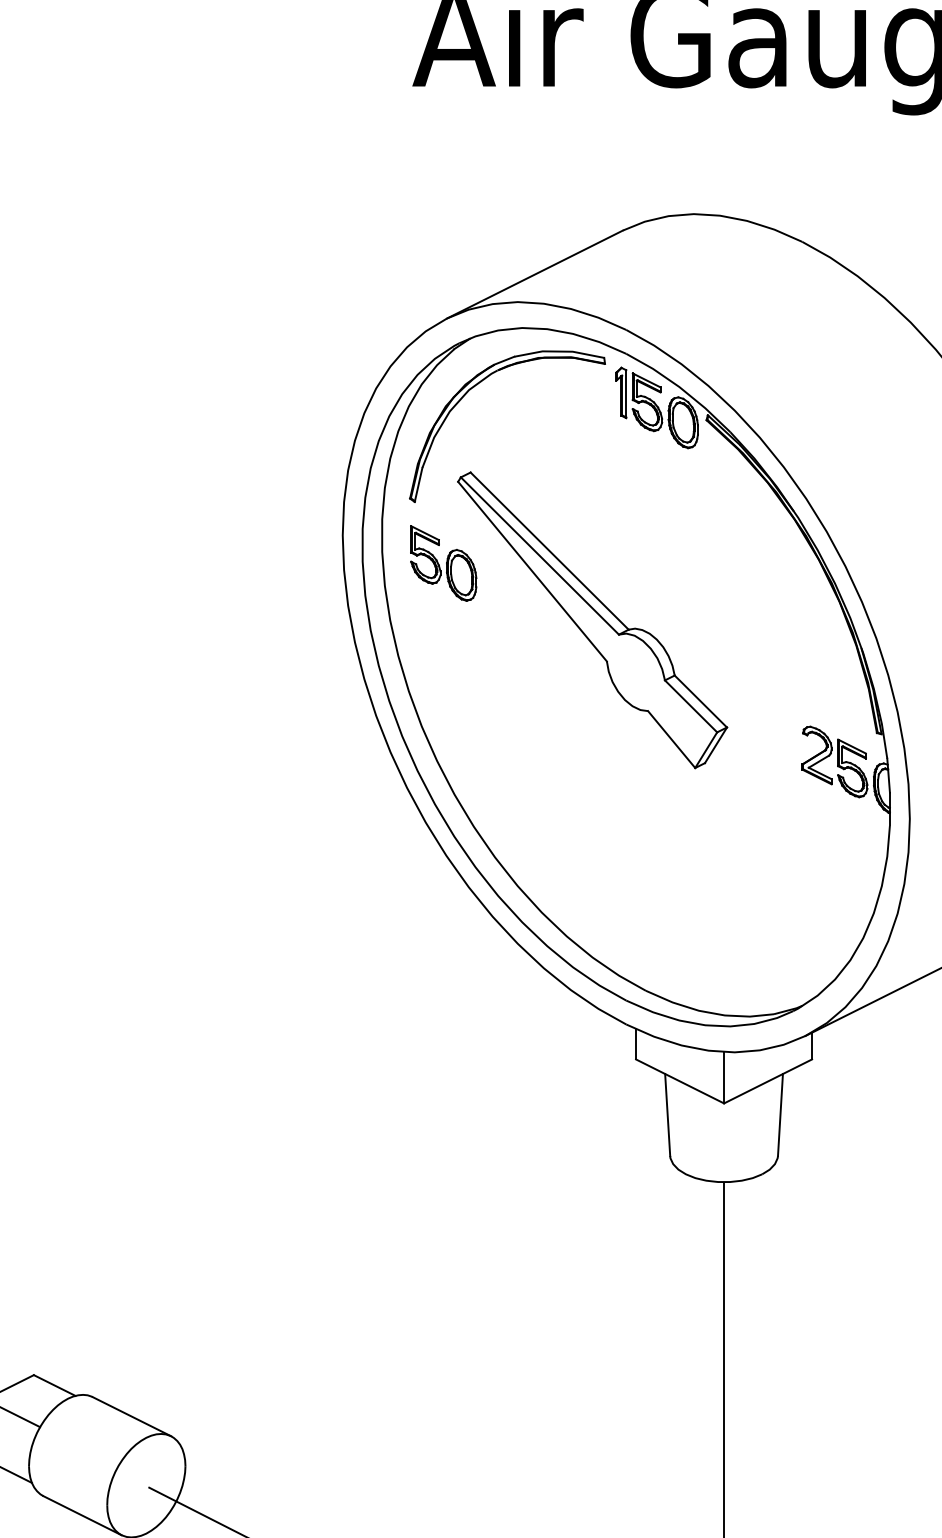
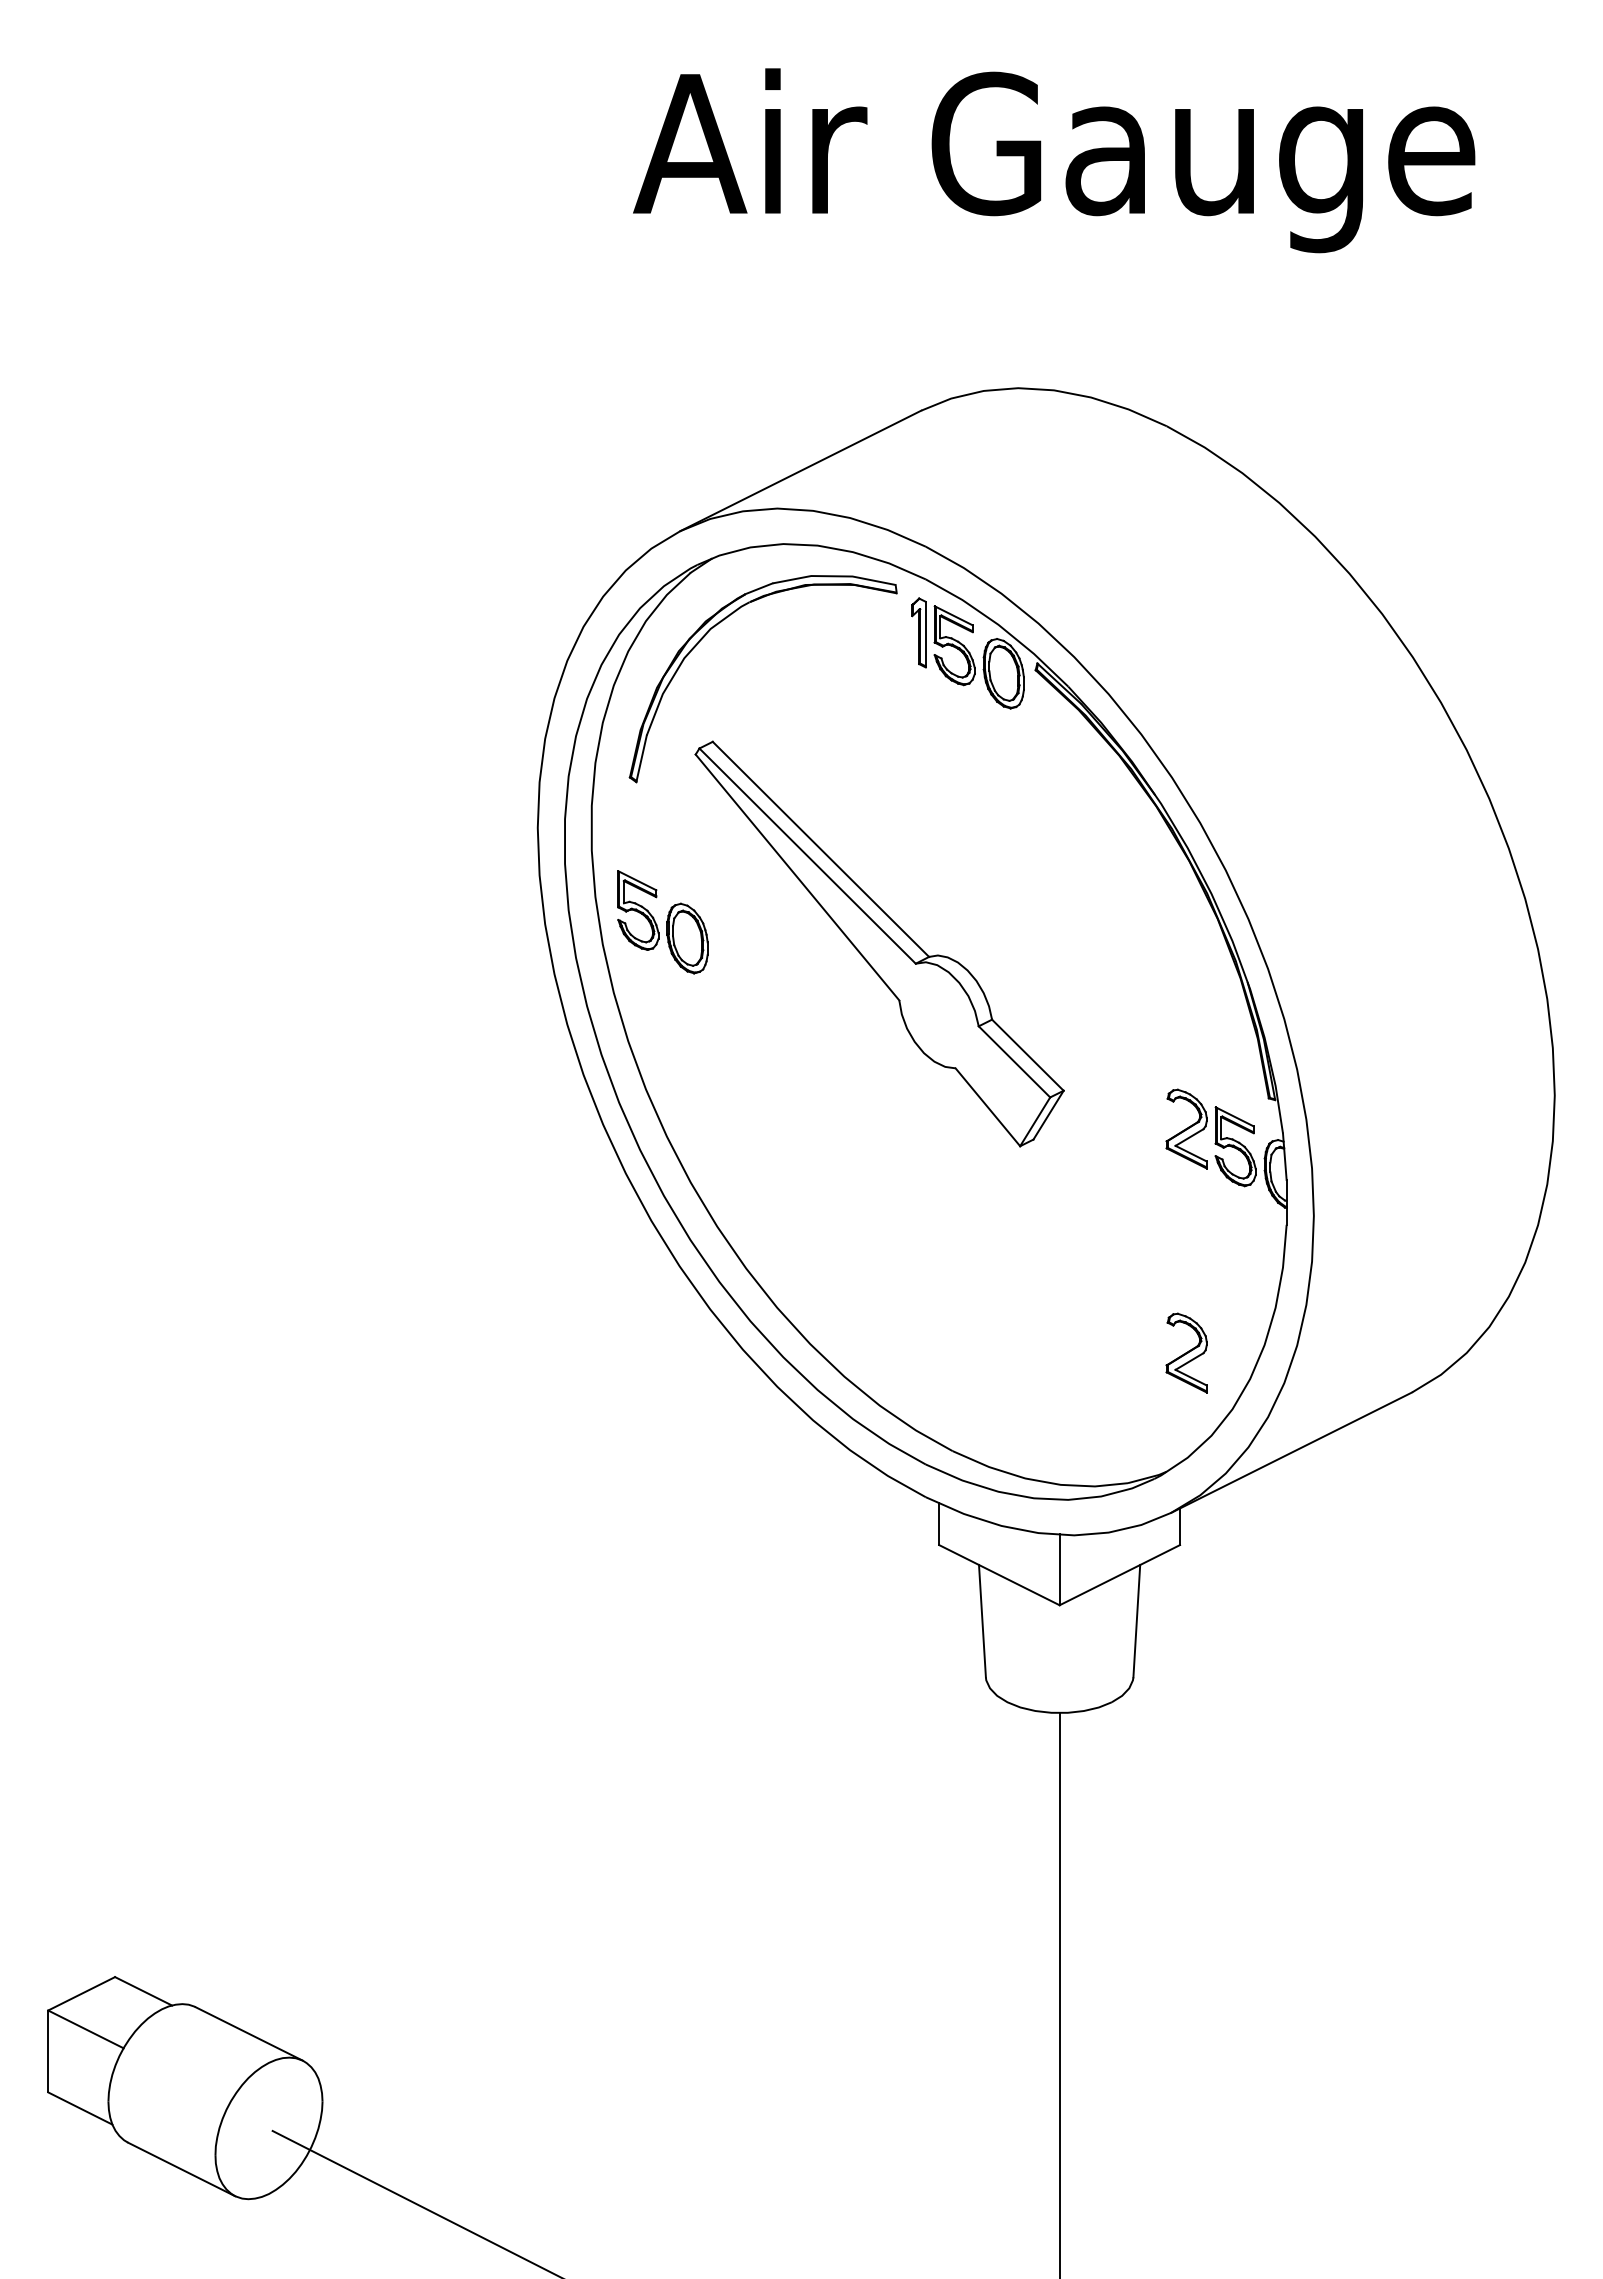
part: (443, 563) -> (662, 922), moved
part: (816, 918) -> (1186, 1352), added

